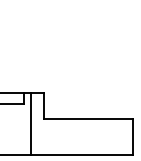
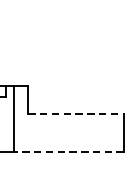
line: (88, 119) -> (75, 114), solid -> dashed
line: (81, 154) -> (68, 151), solid -> dashed

